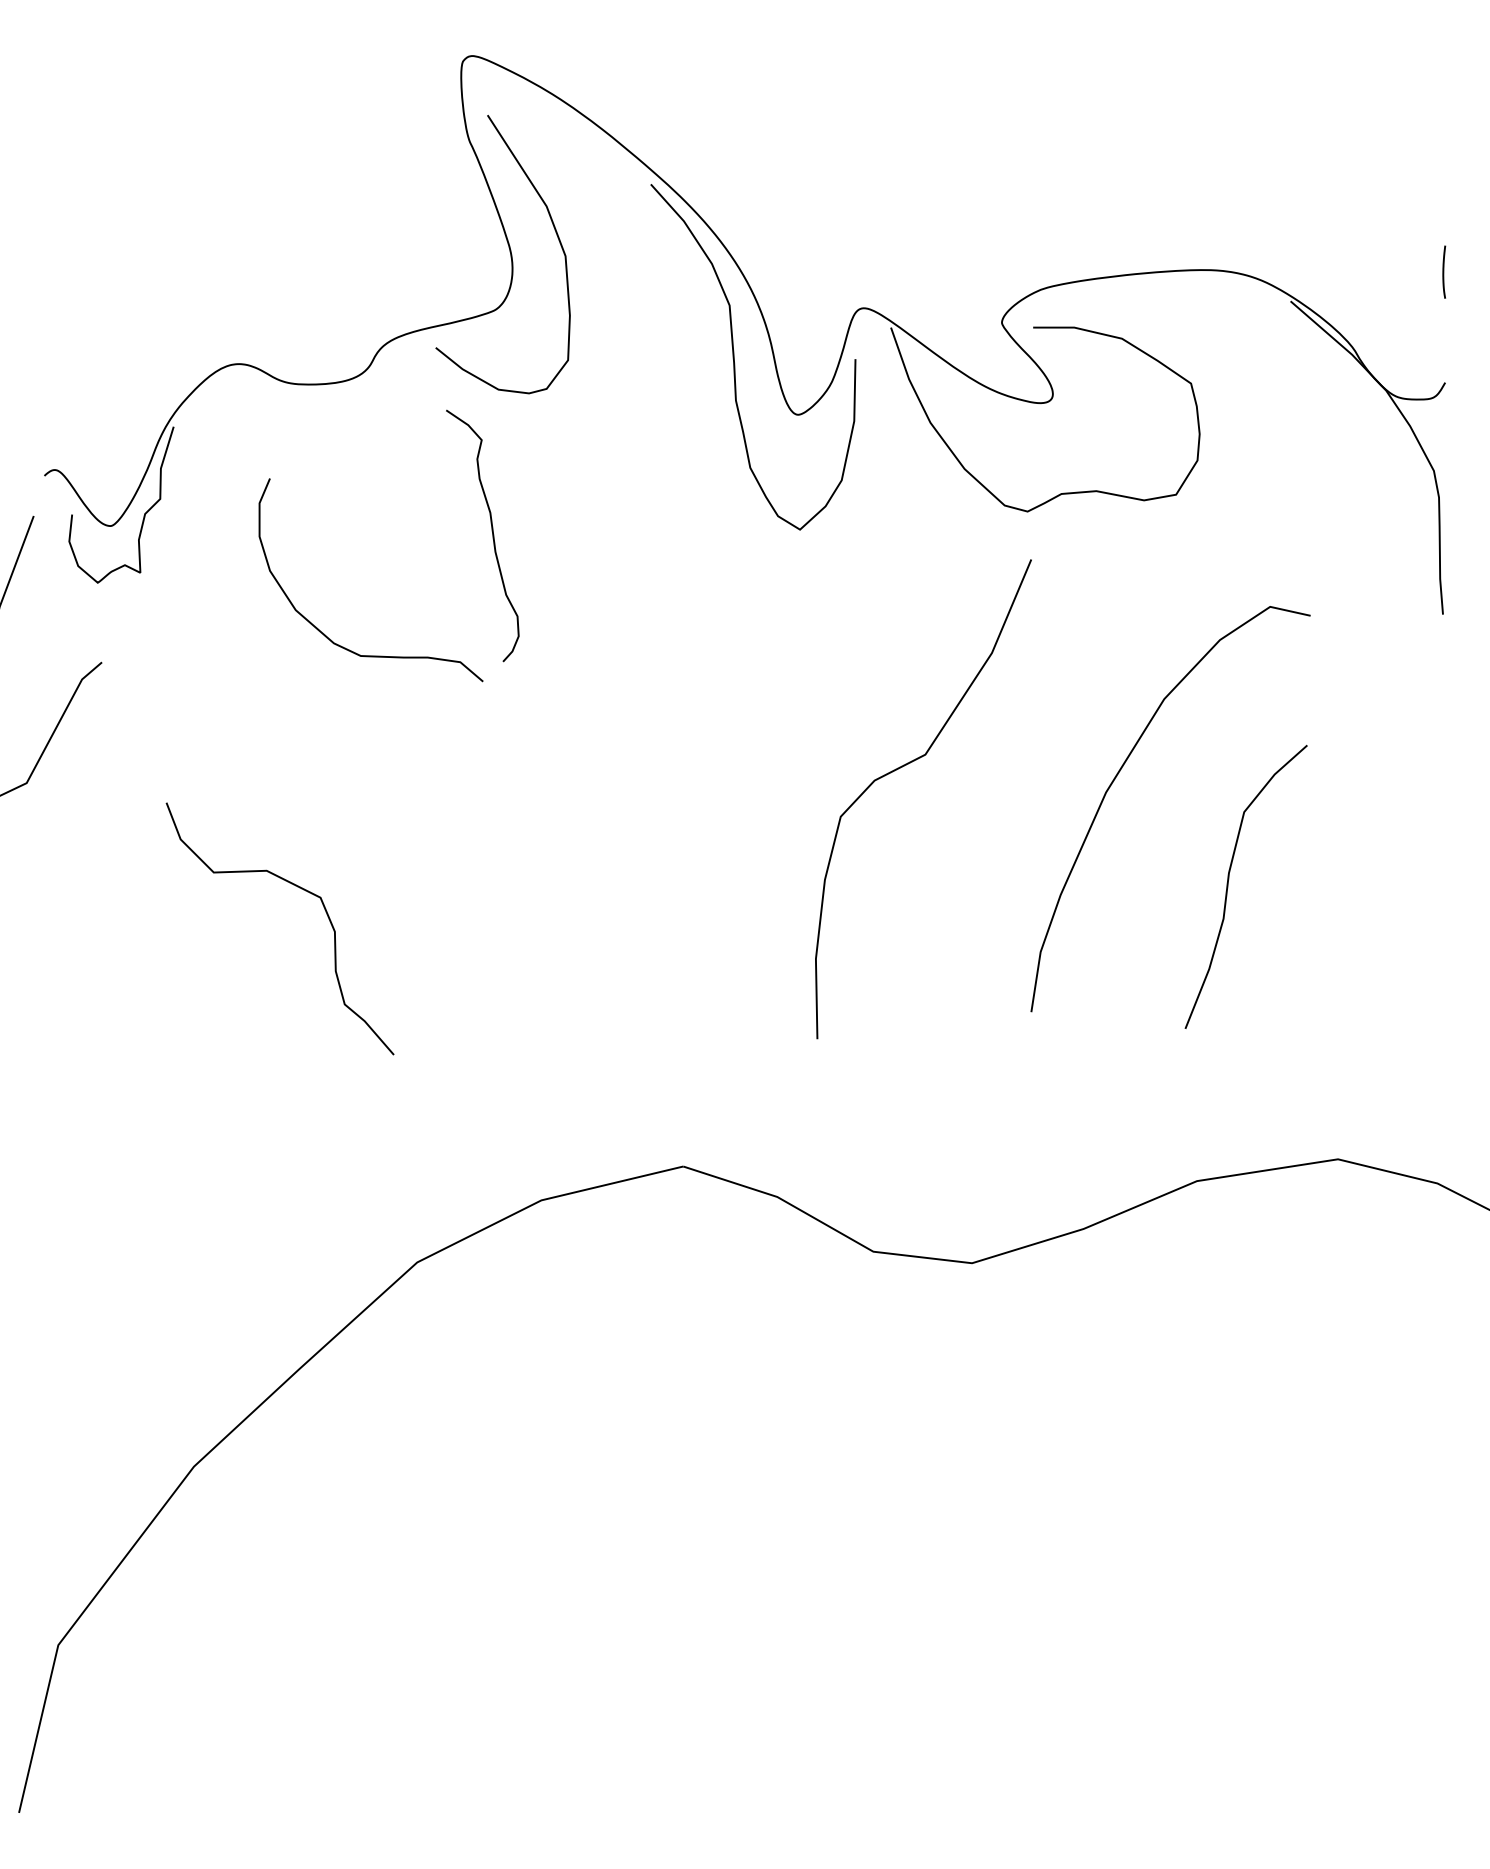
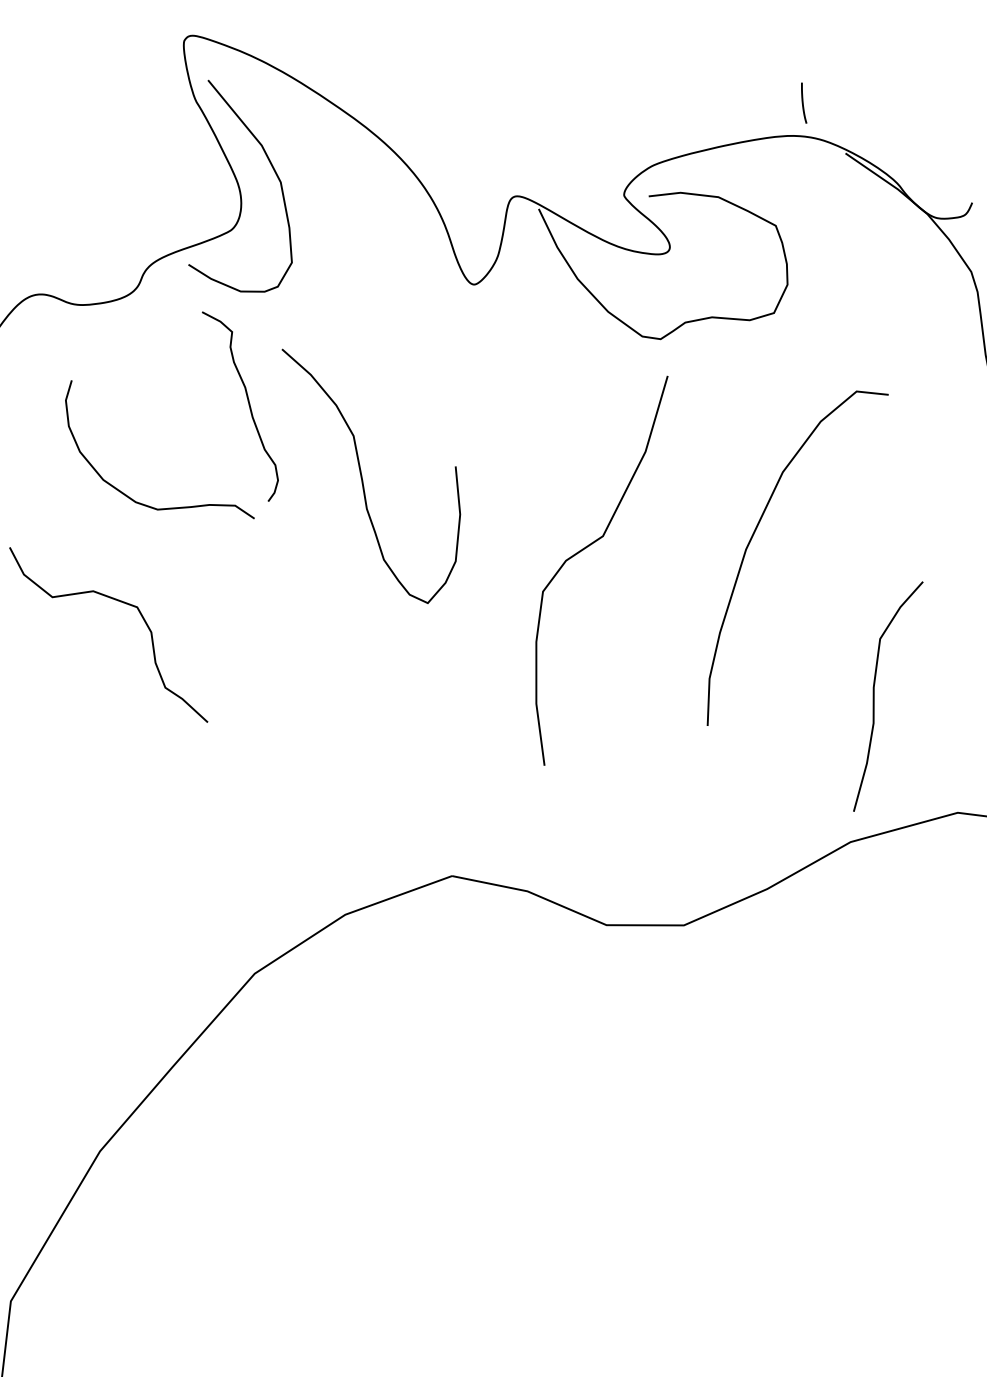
curve: (1444, 271) -> (803, 102), moved
curve: (735, 363) -> (363, 480), moved
curve: (1228, 886) -> (874, 697), moved
curve: (299, 888) -> (120, 602), moved

